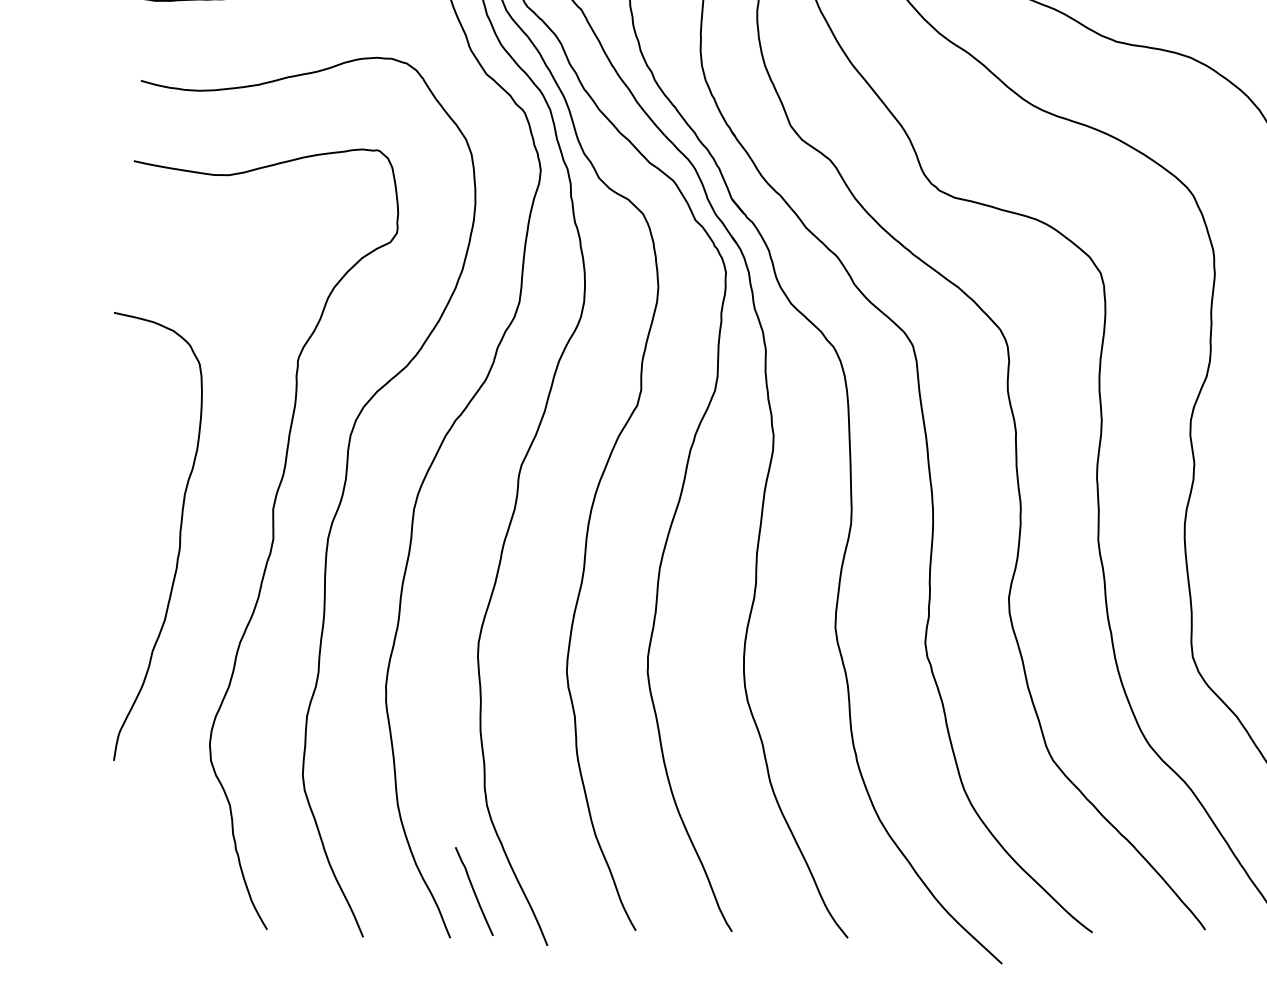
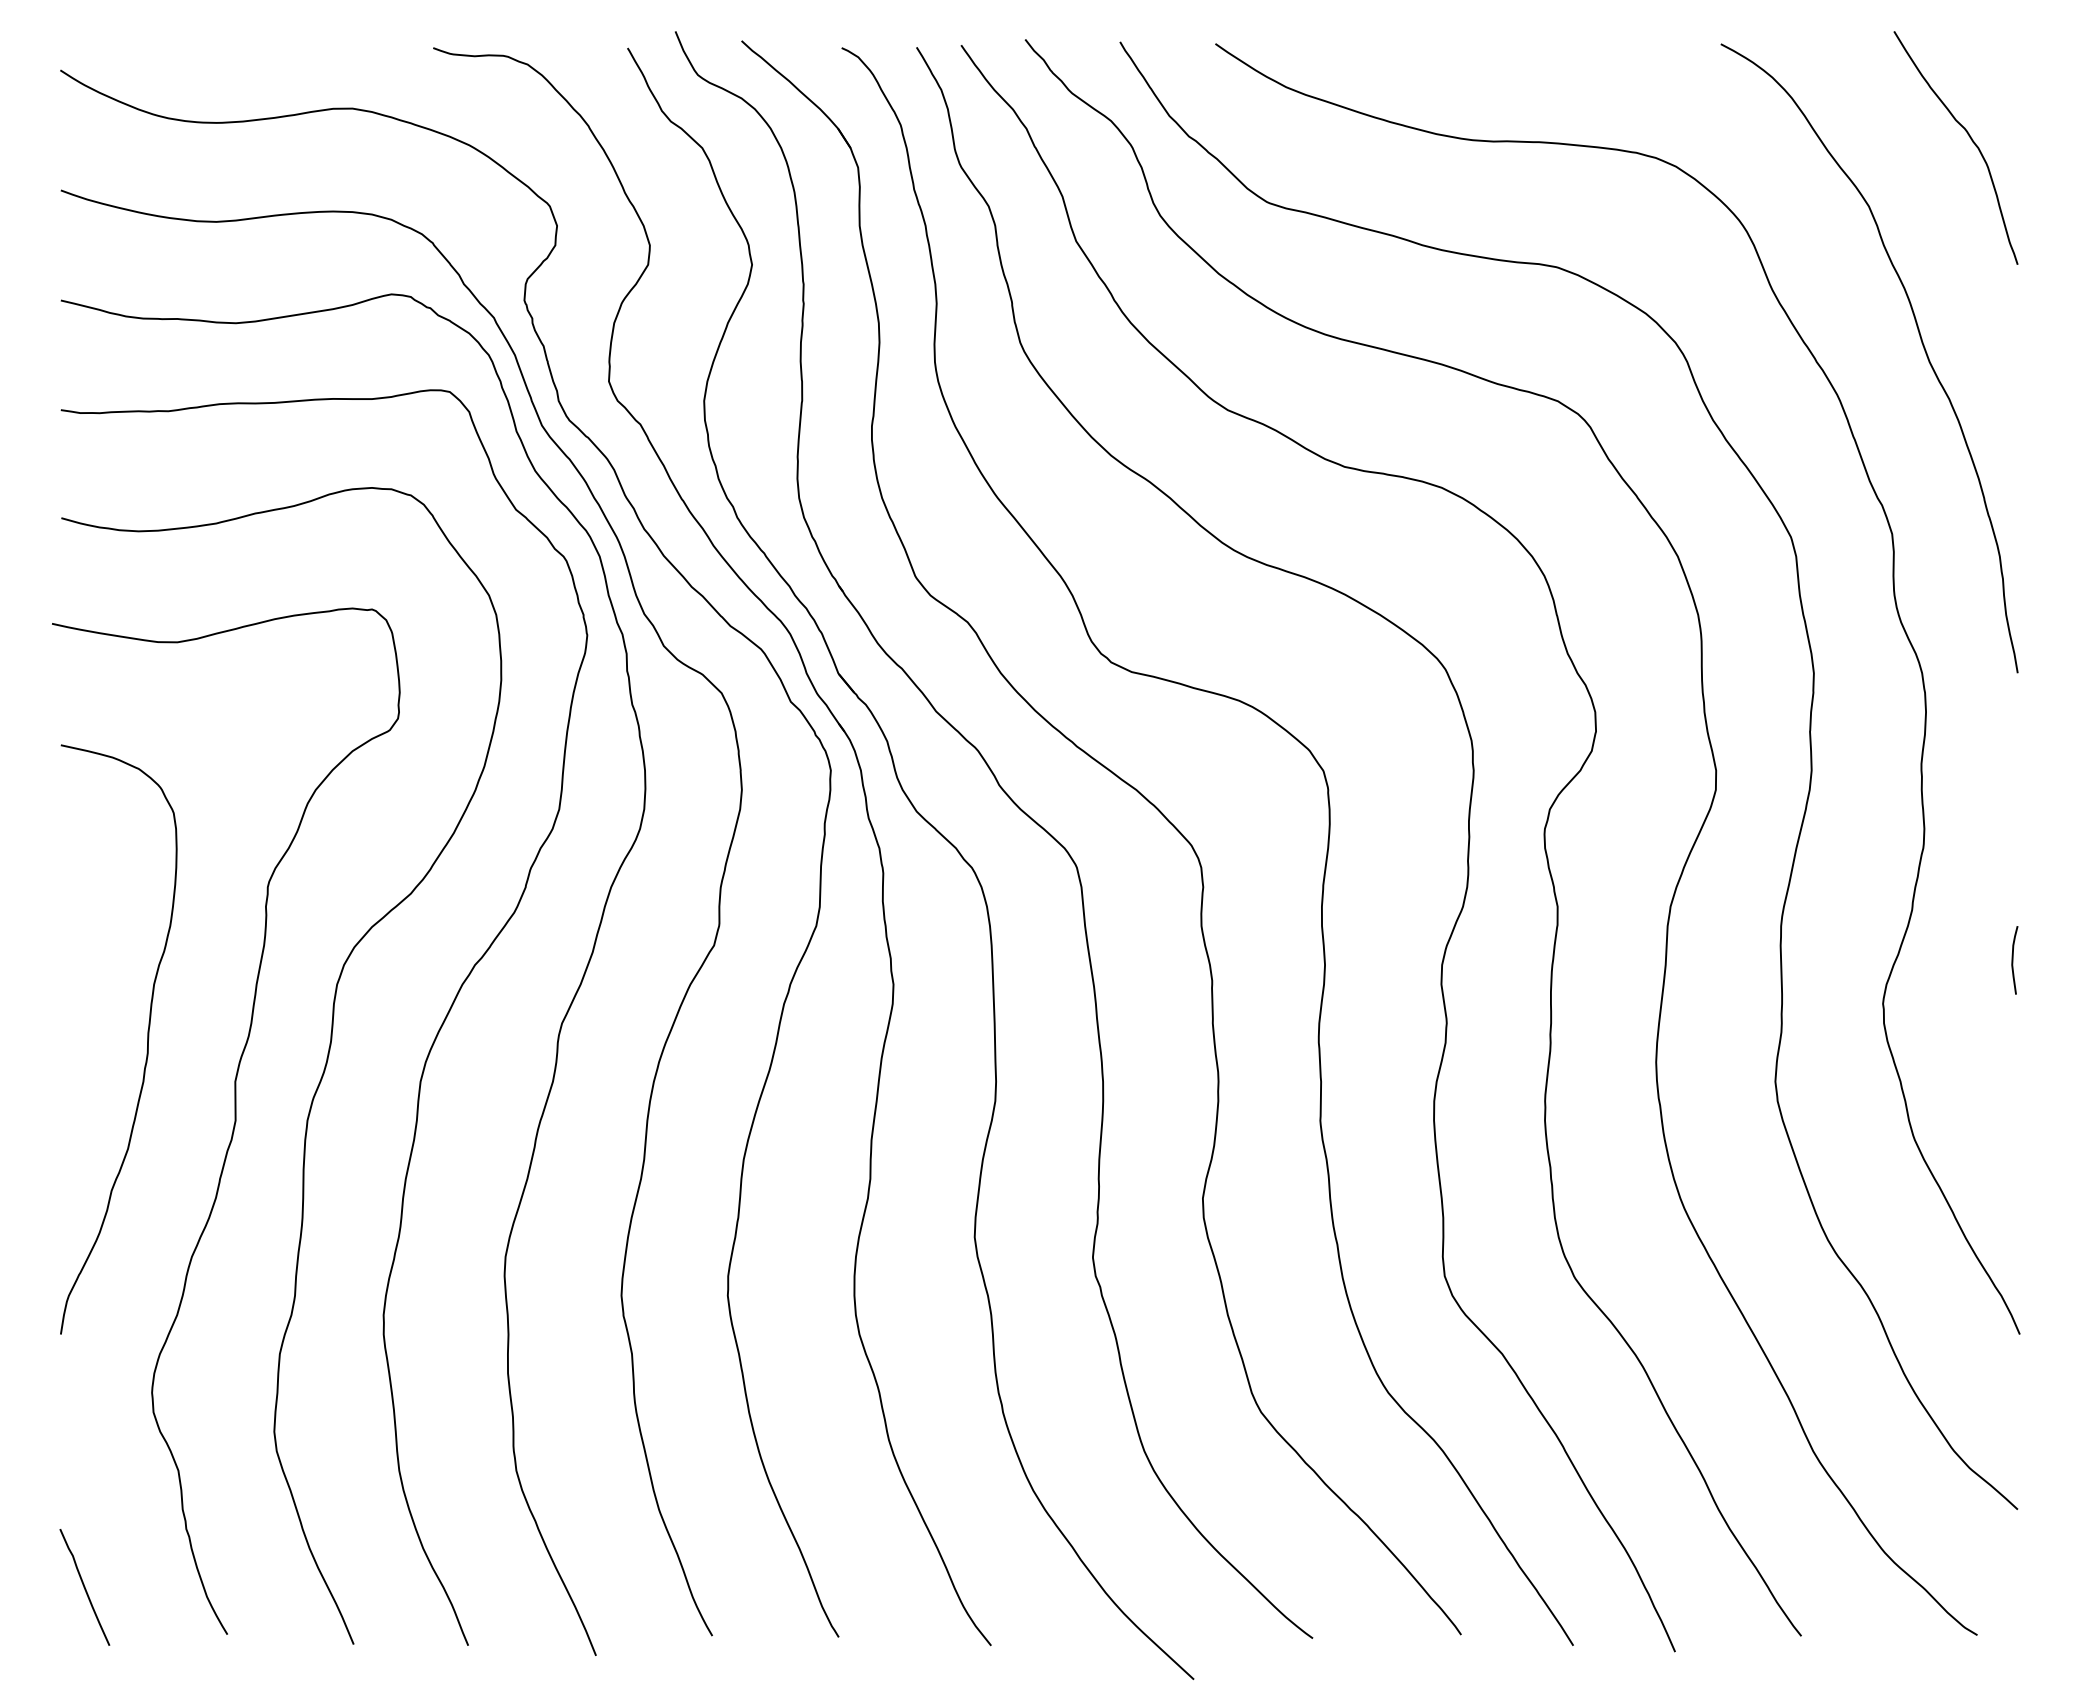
curve: (179, 536) -> (147, 1039), moved
curve: (474, 891) -> (84, 1587), moved

